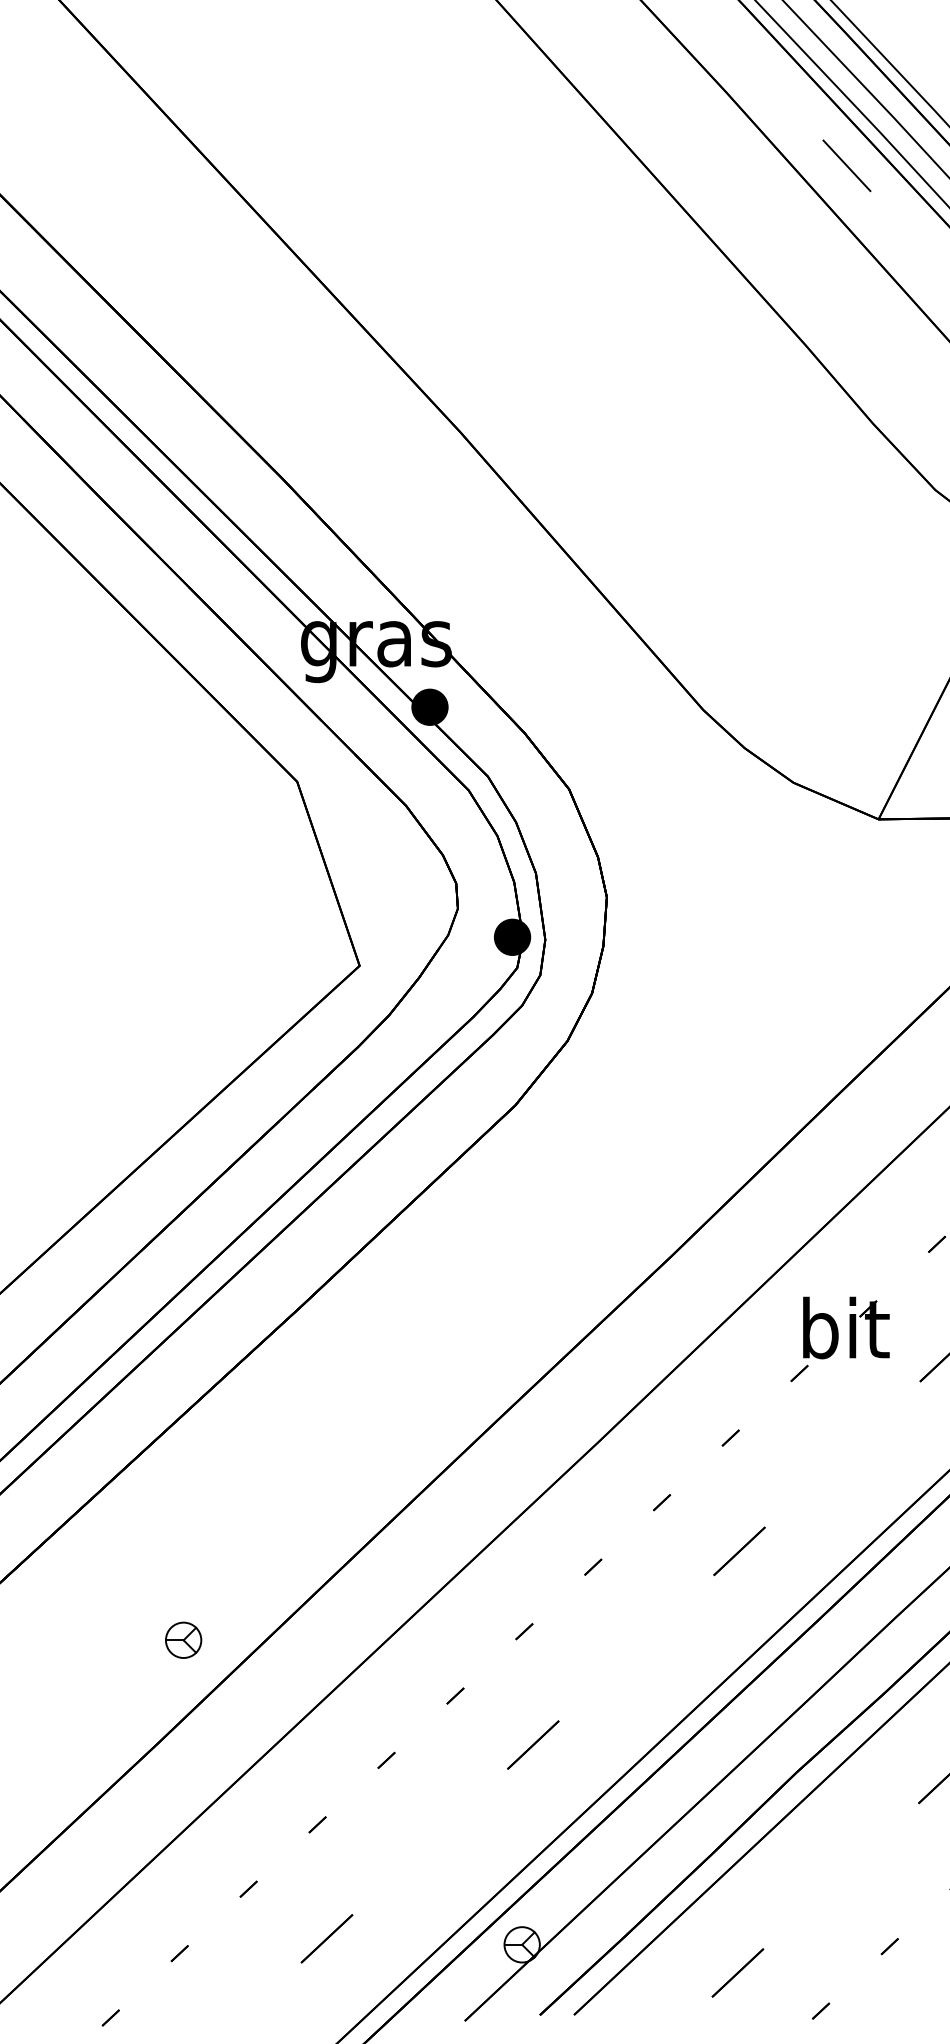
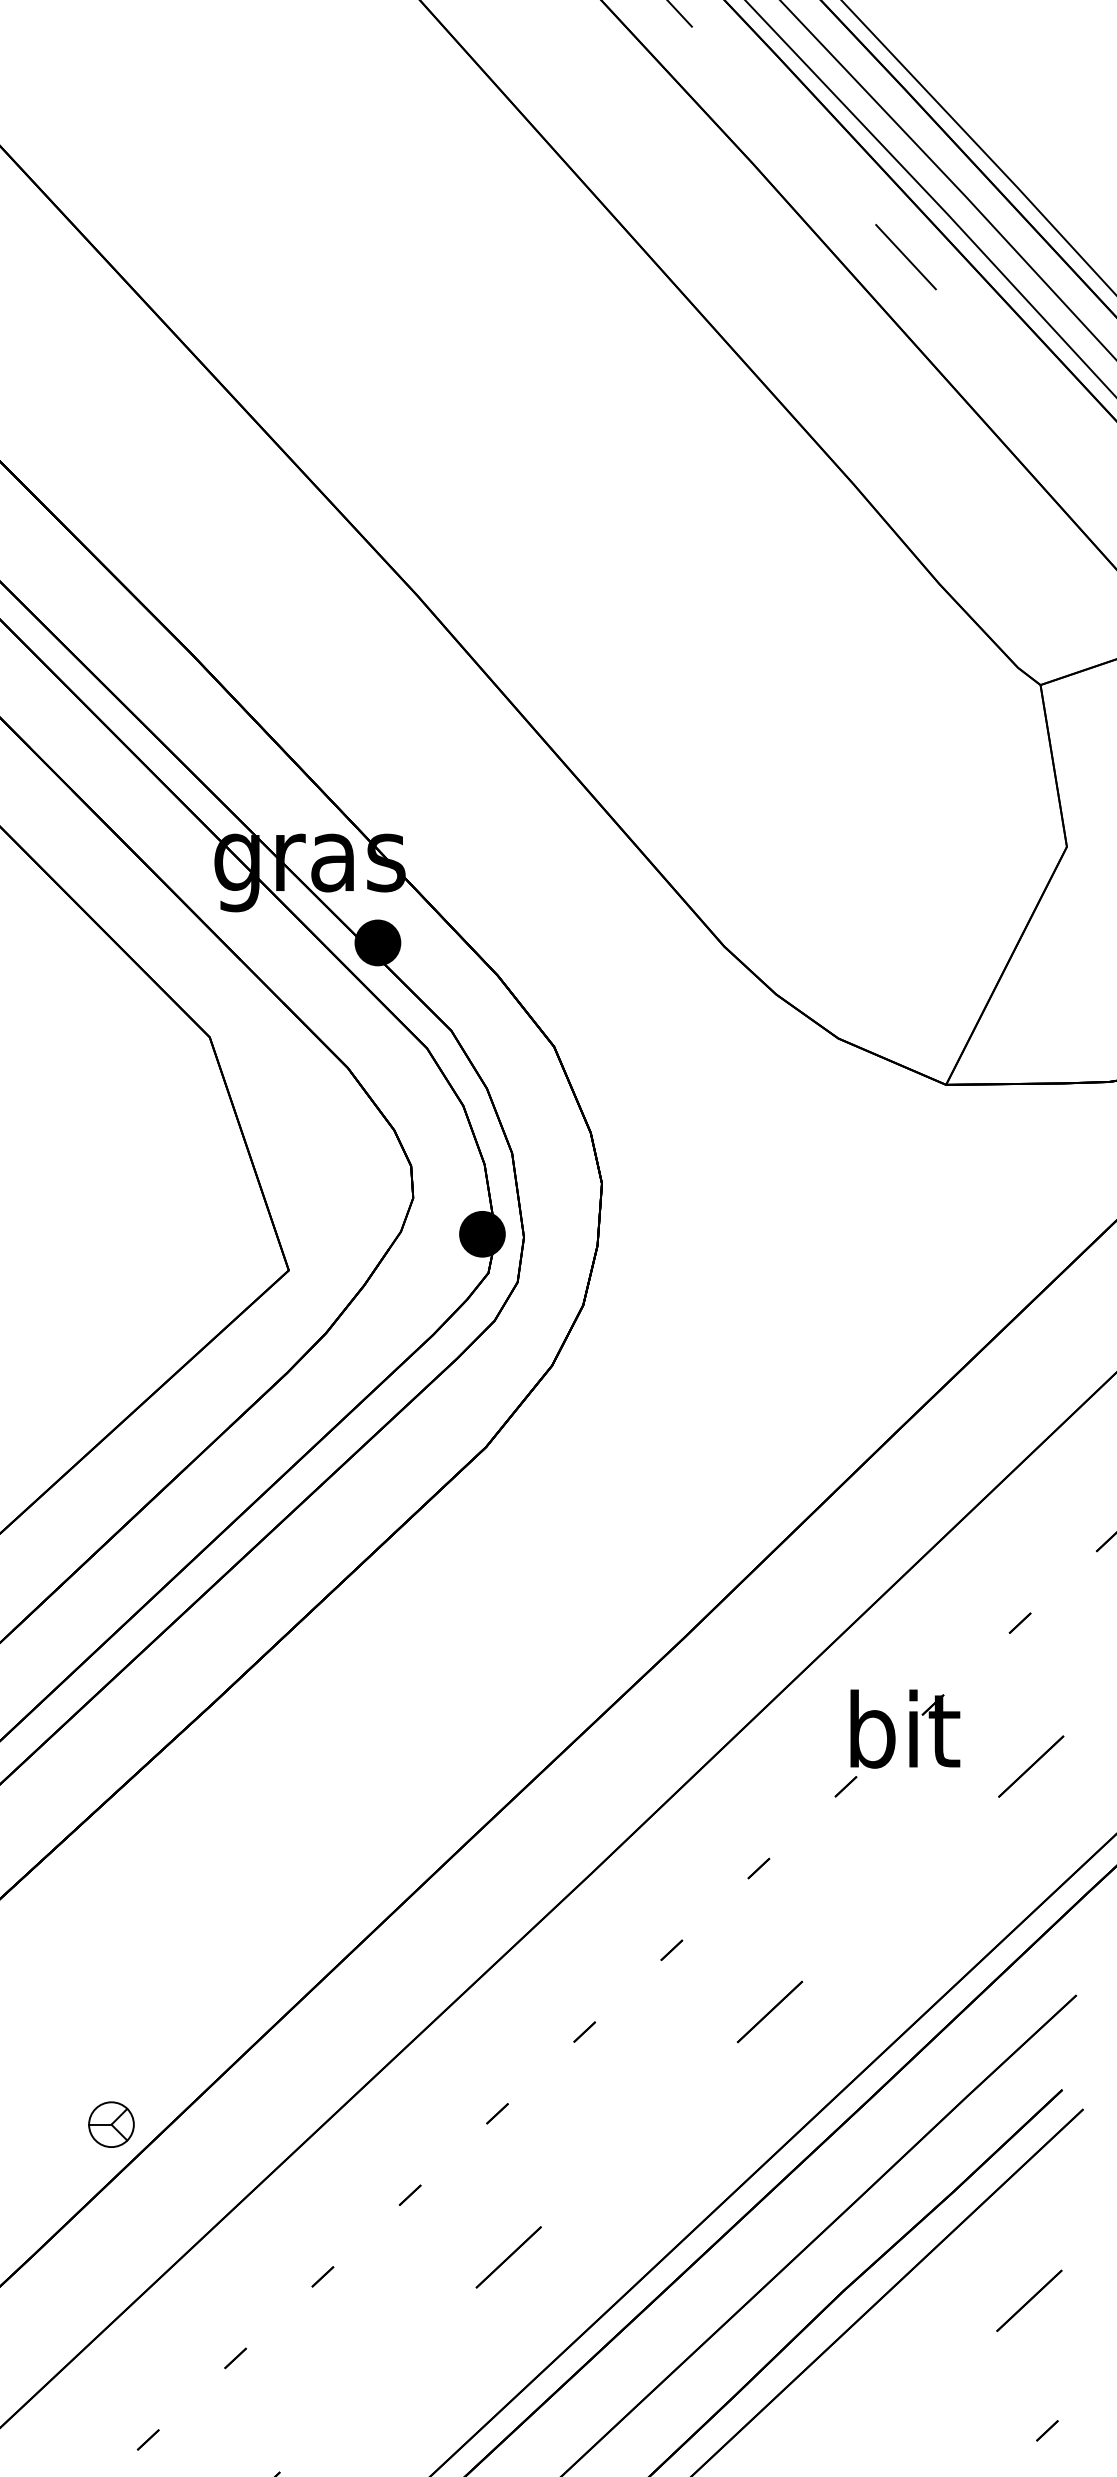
part: (183, 1639) -> (111, 2123), moved

